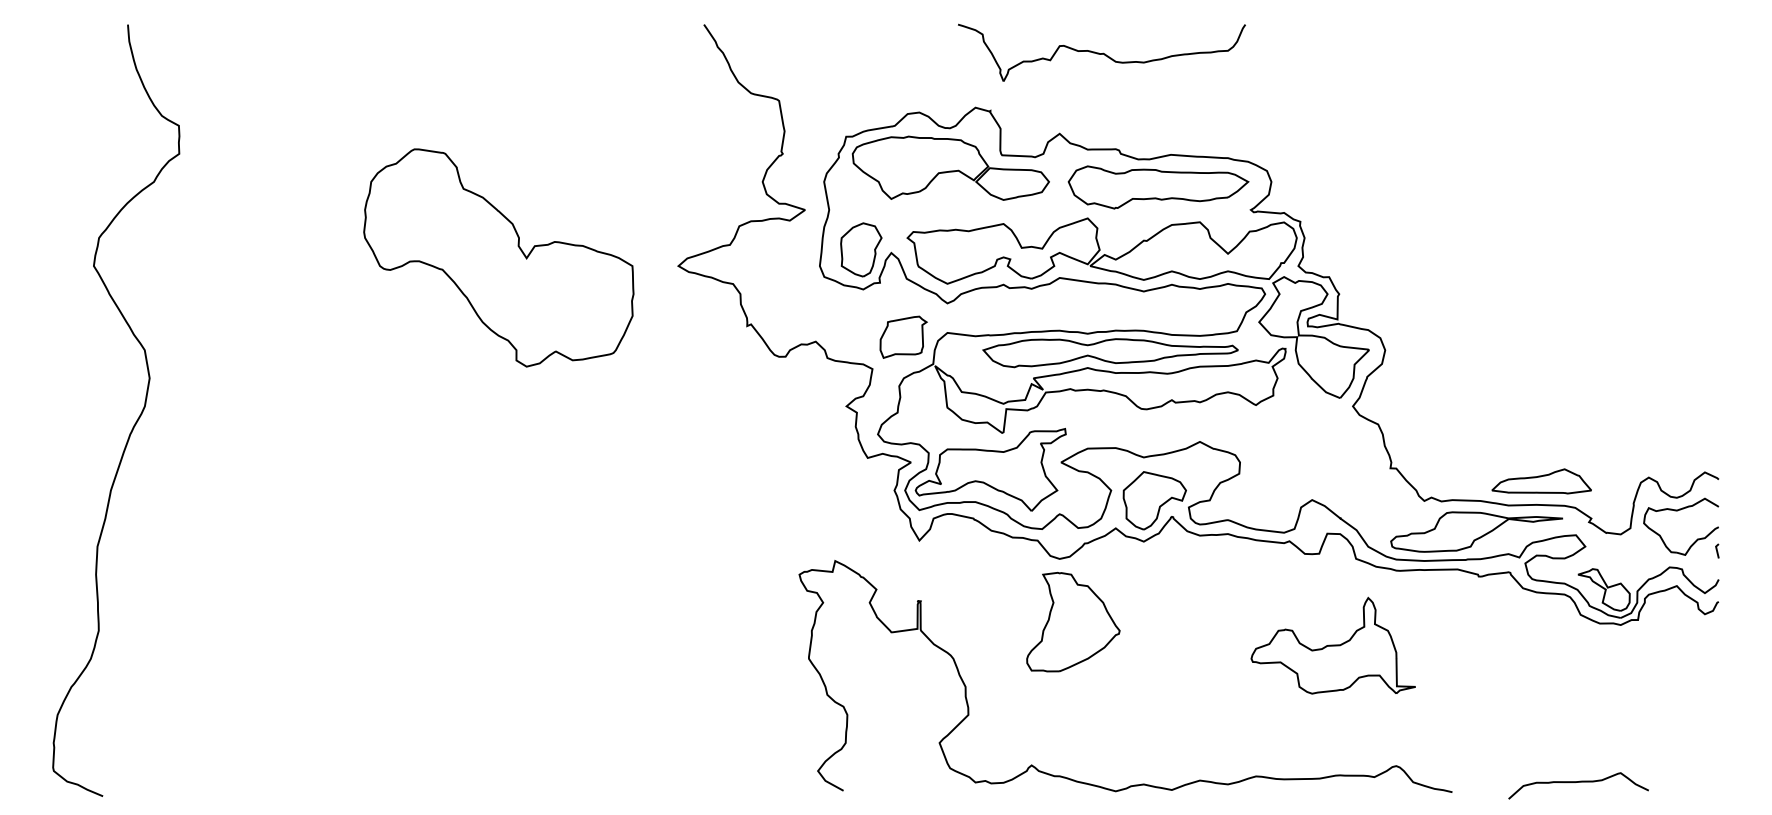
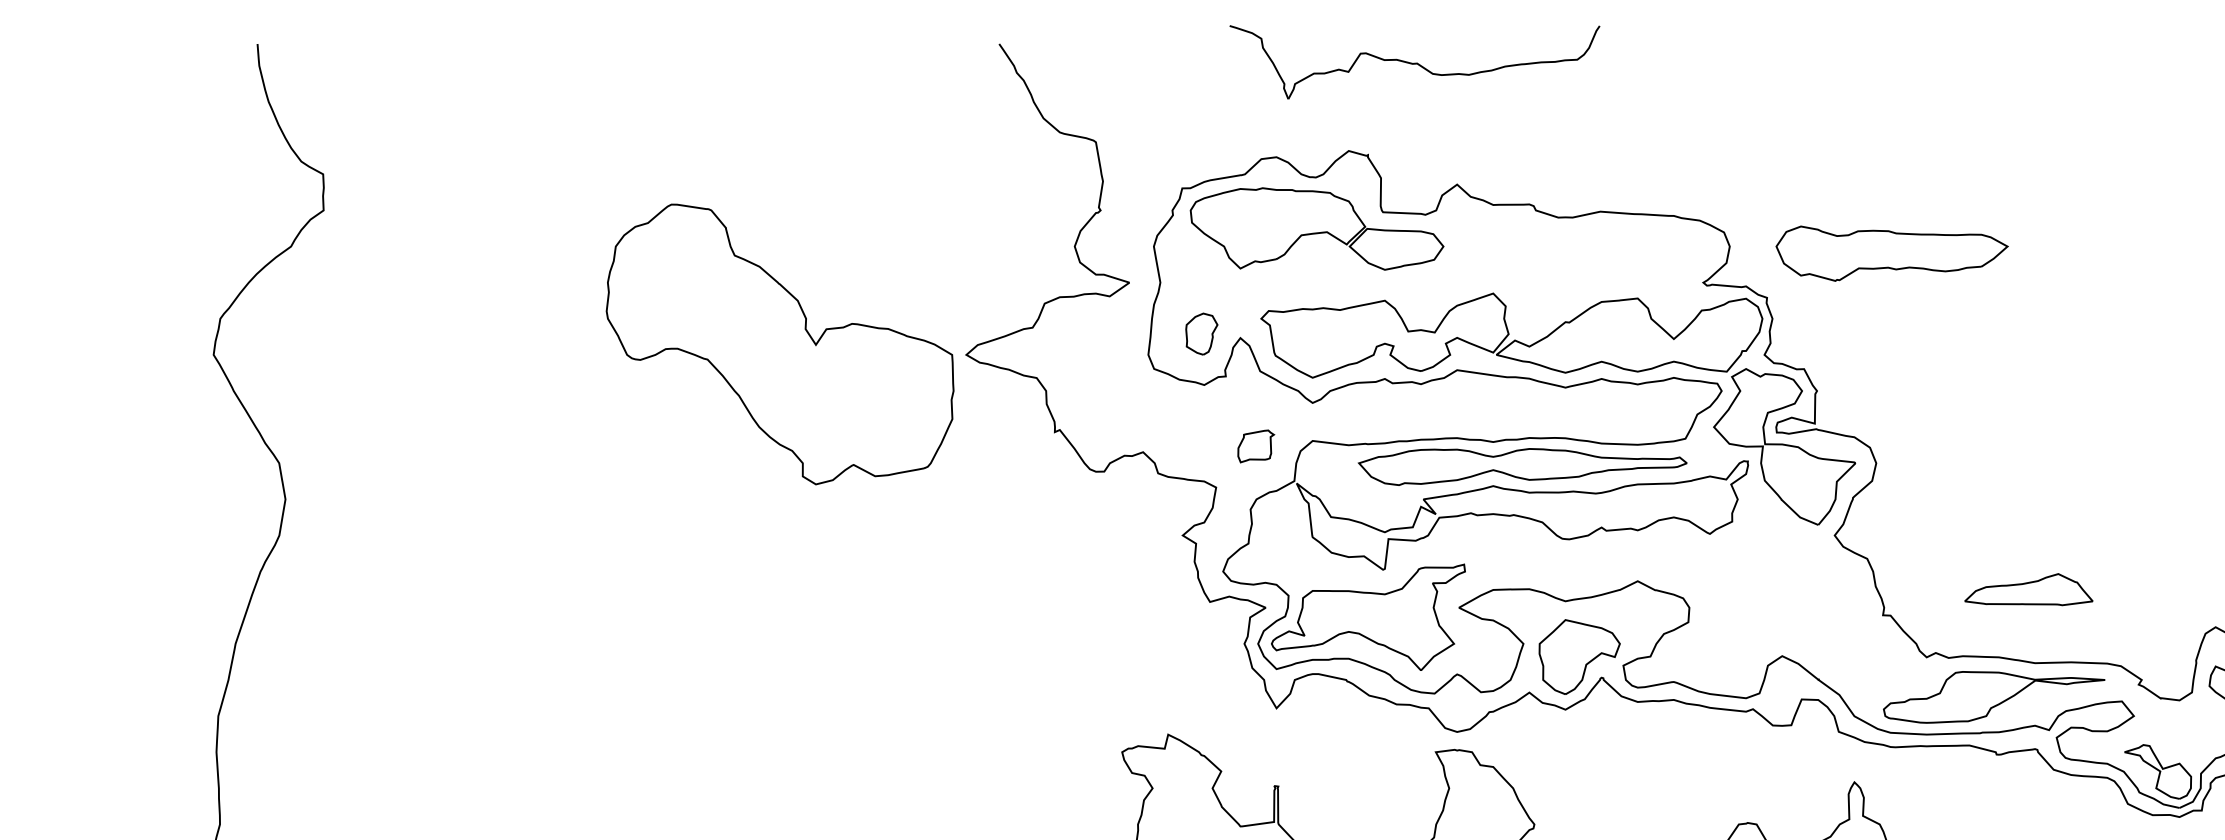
part: (1101, 52) -> (1414, 61), moved
part: (1158, 187) -> (1892, 253), moved
part: (861, 249) -> (1201, 333), size x0.6
part: (498, 257) -> (779, 343), moved
part: (903, 336) -> (1256, 445), size x0.6
part: (1541, 481) -> (2028, 589), moved

